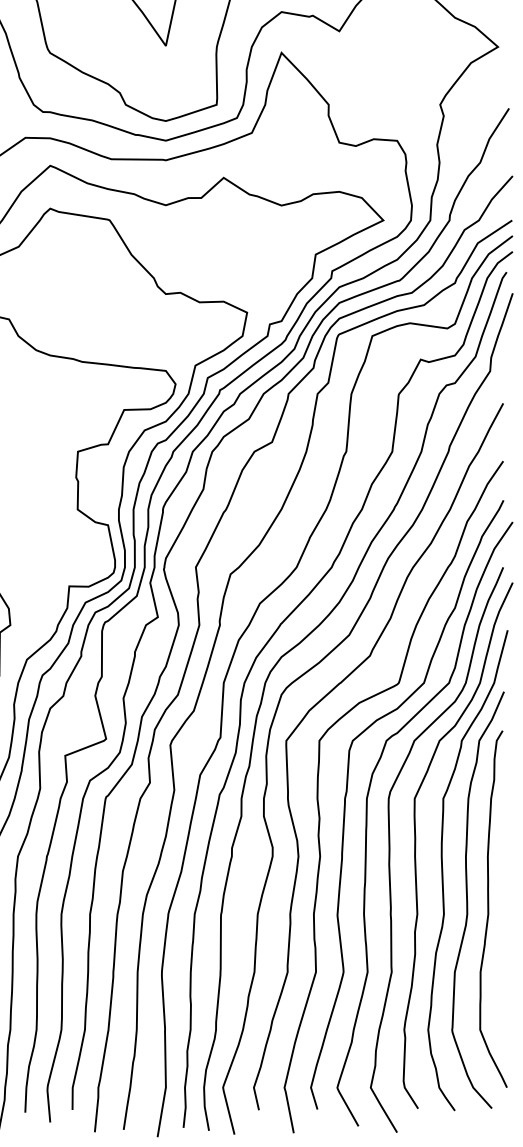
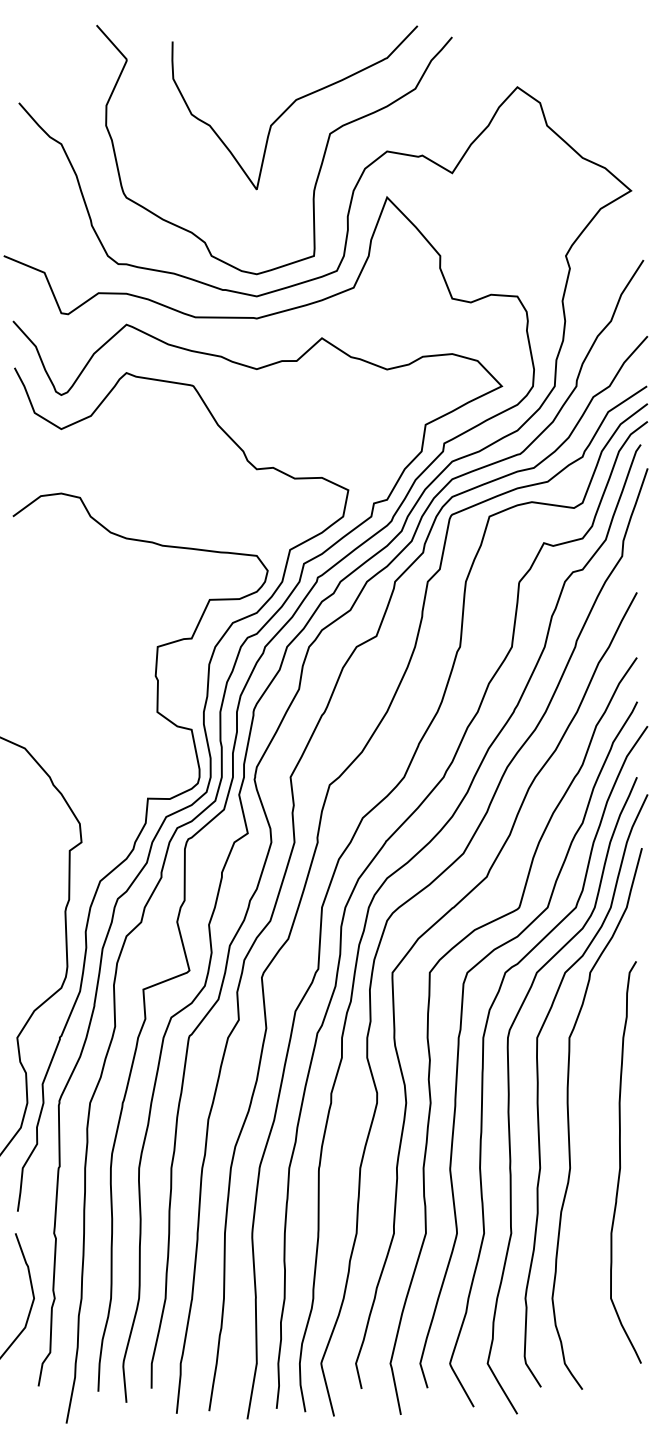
curve: (468, 900) -> (597, 1152), removed

